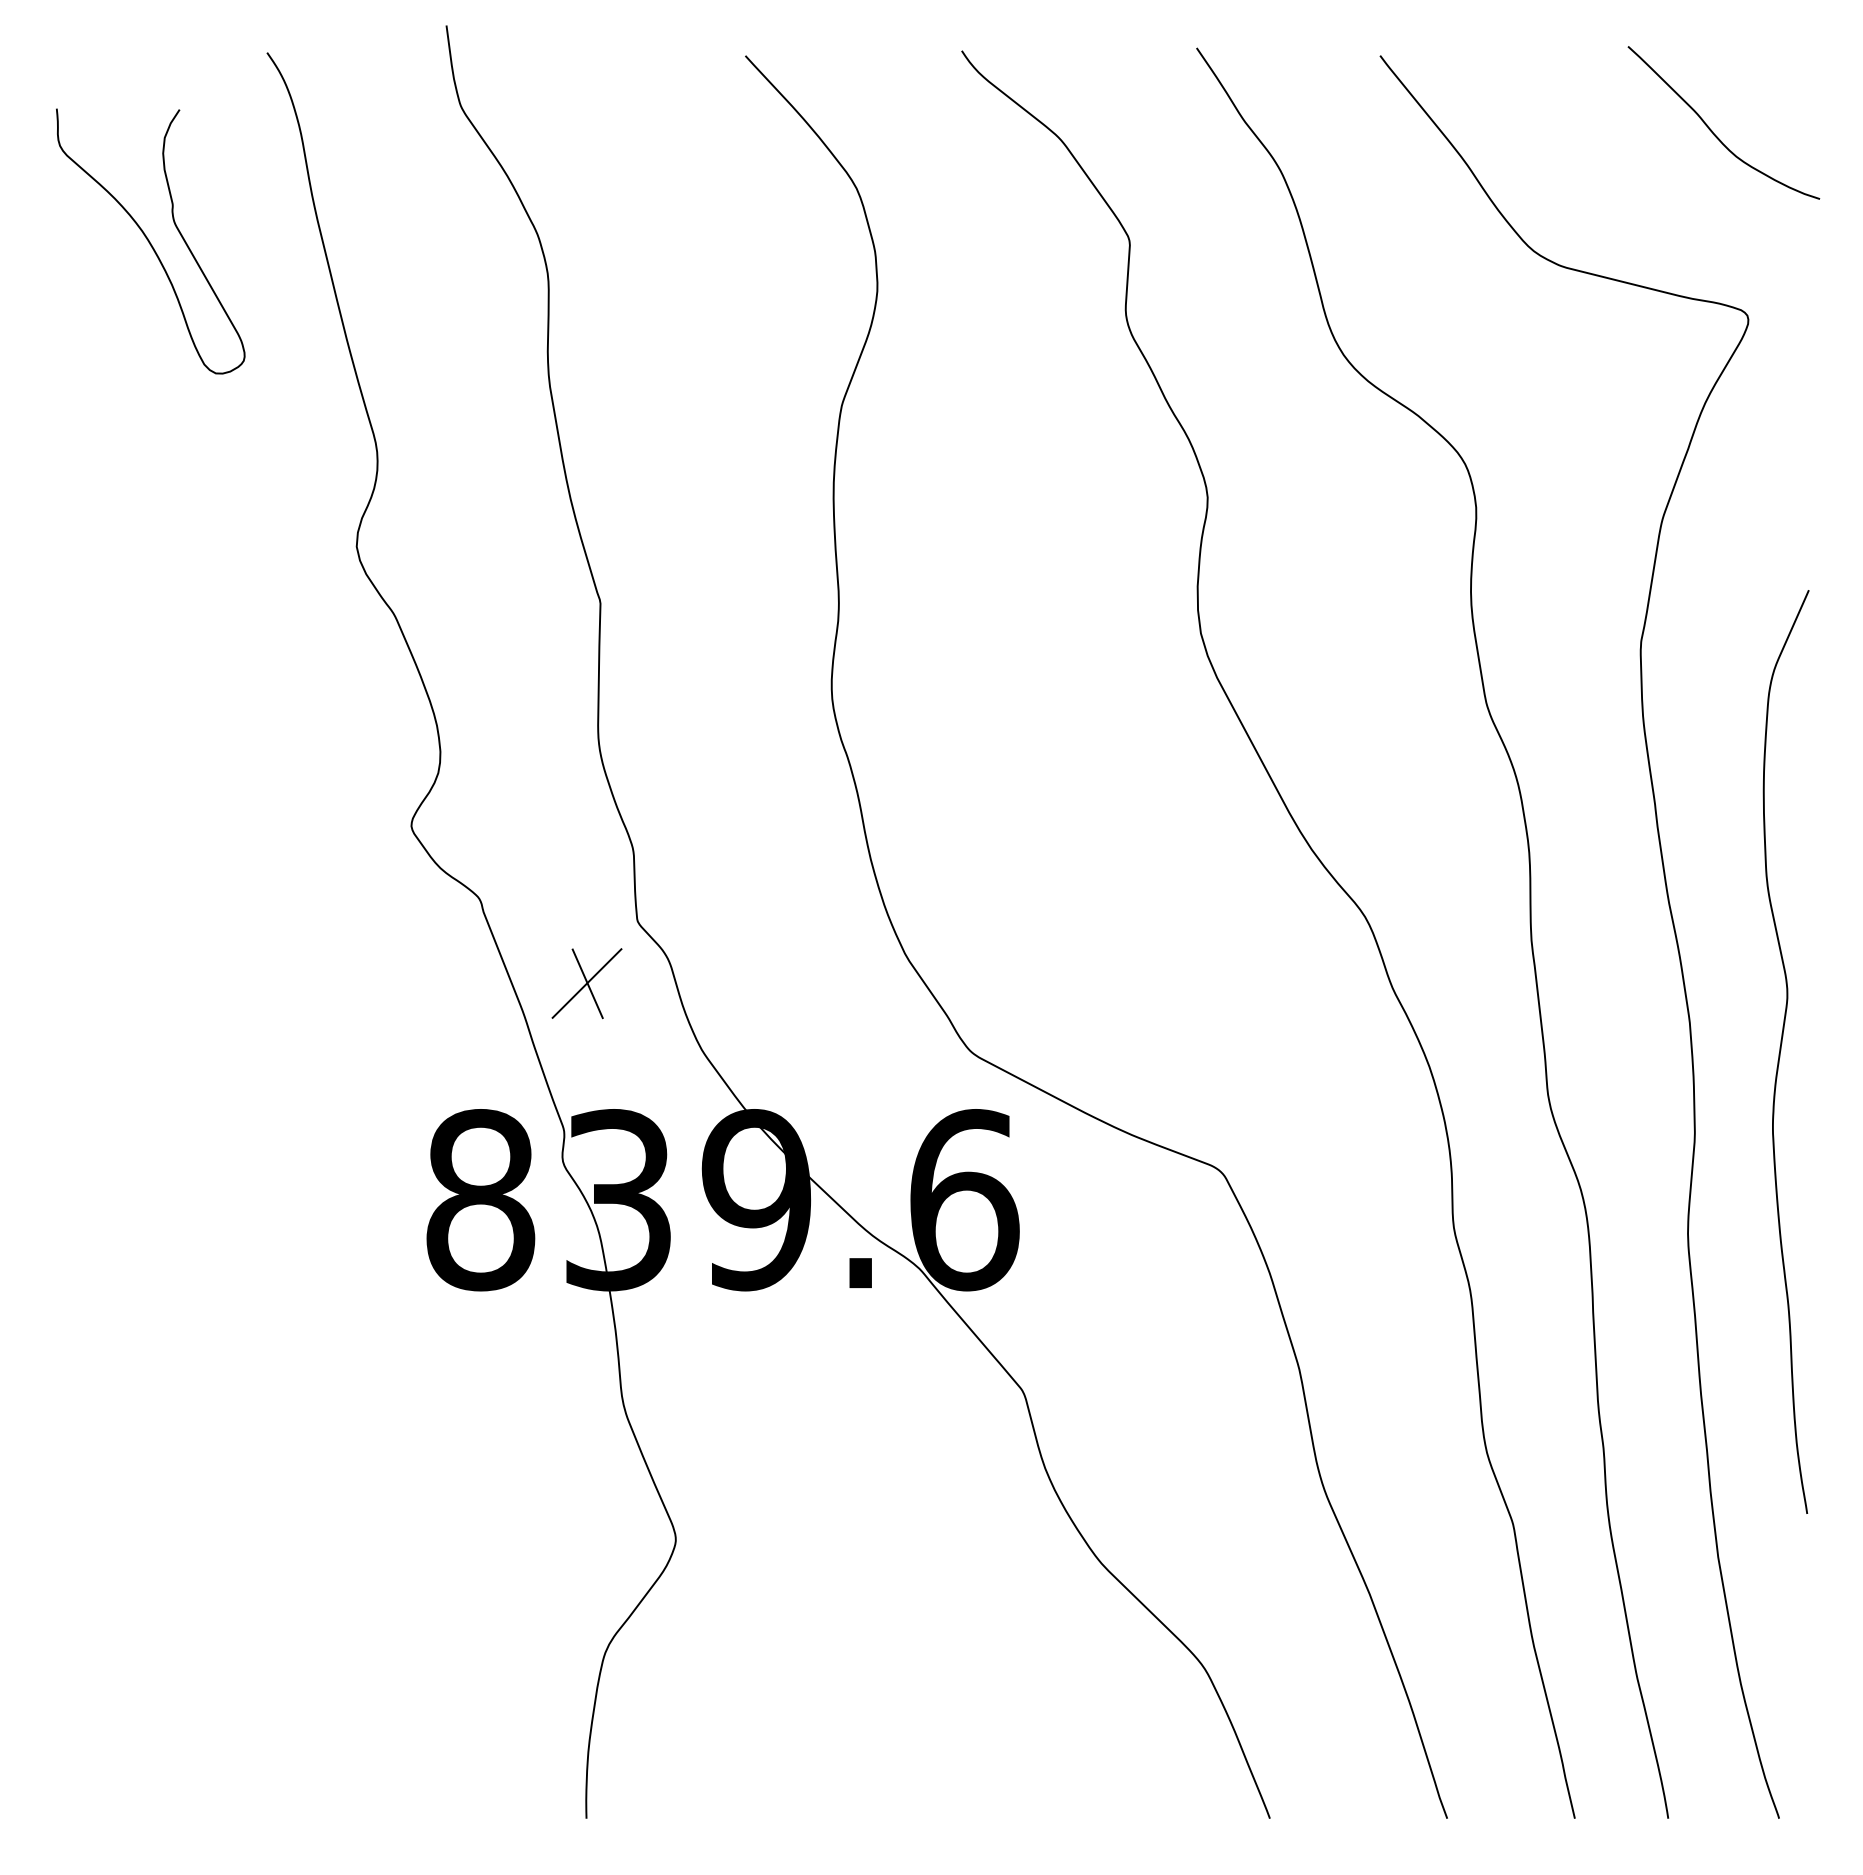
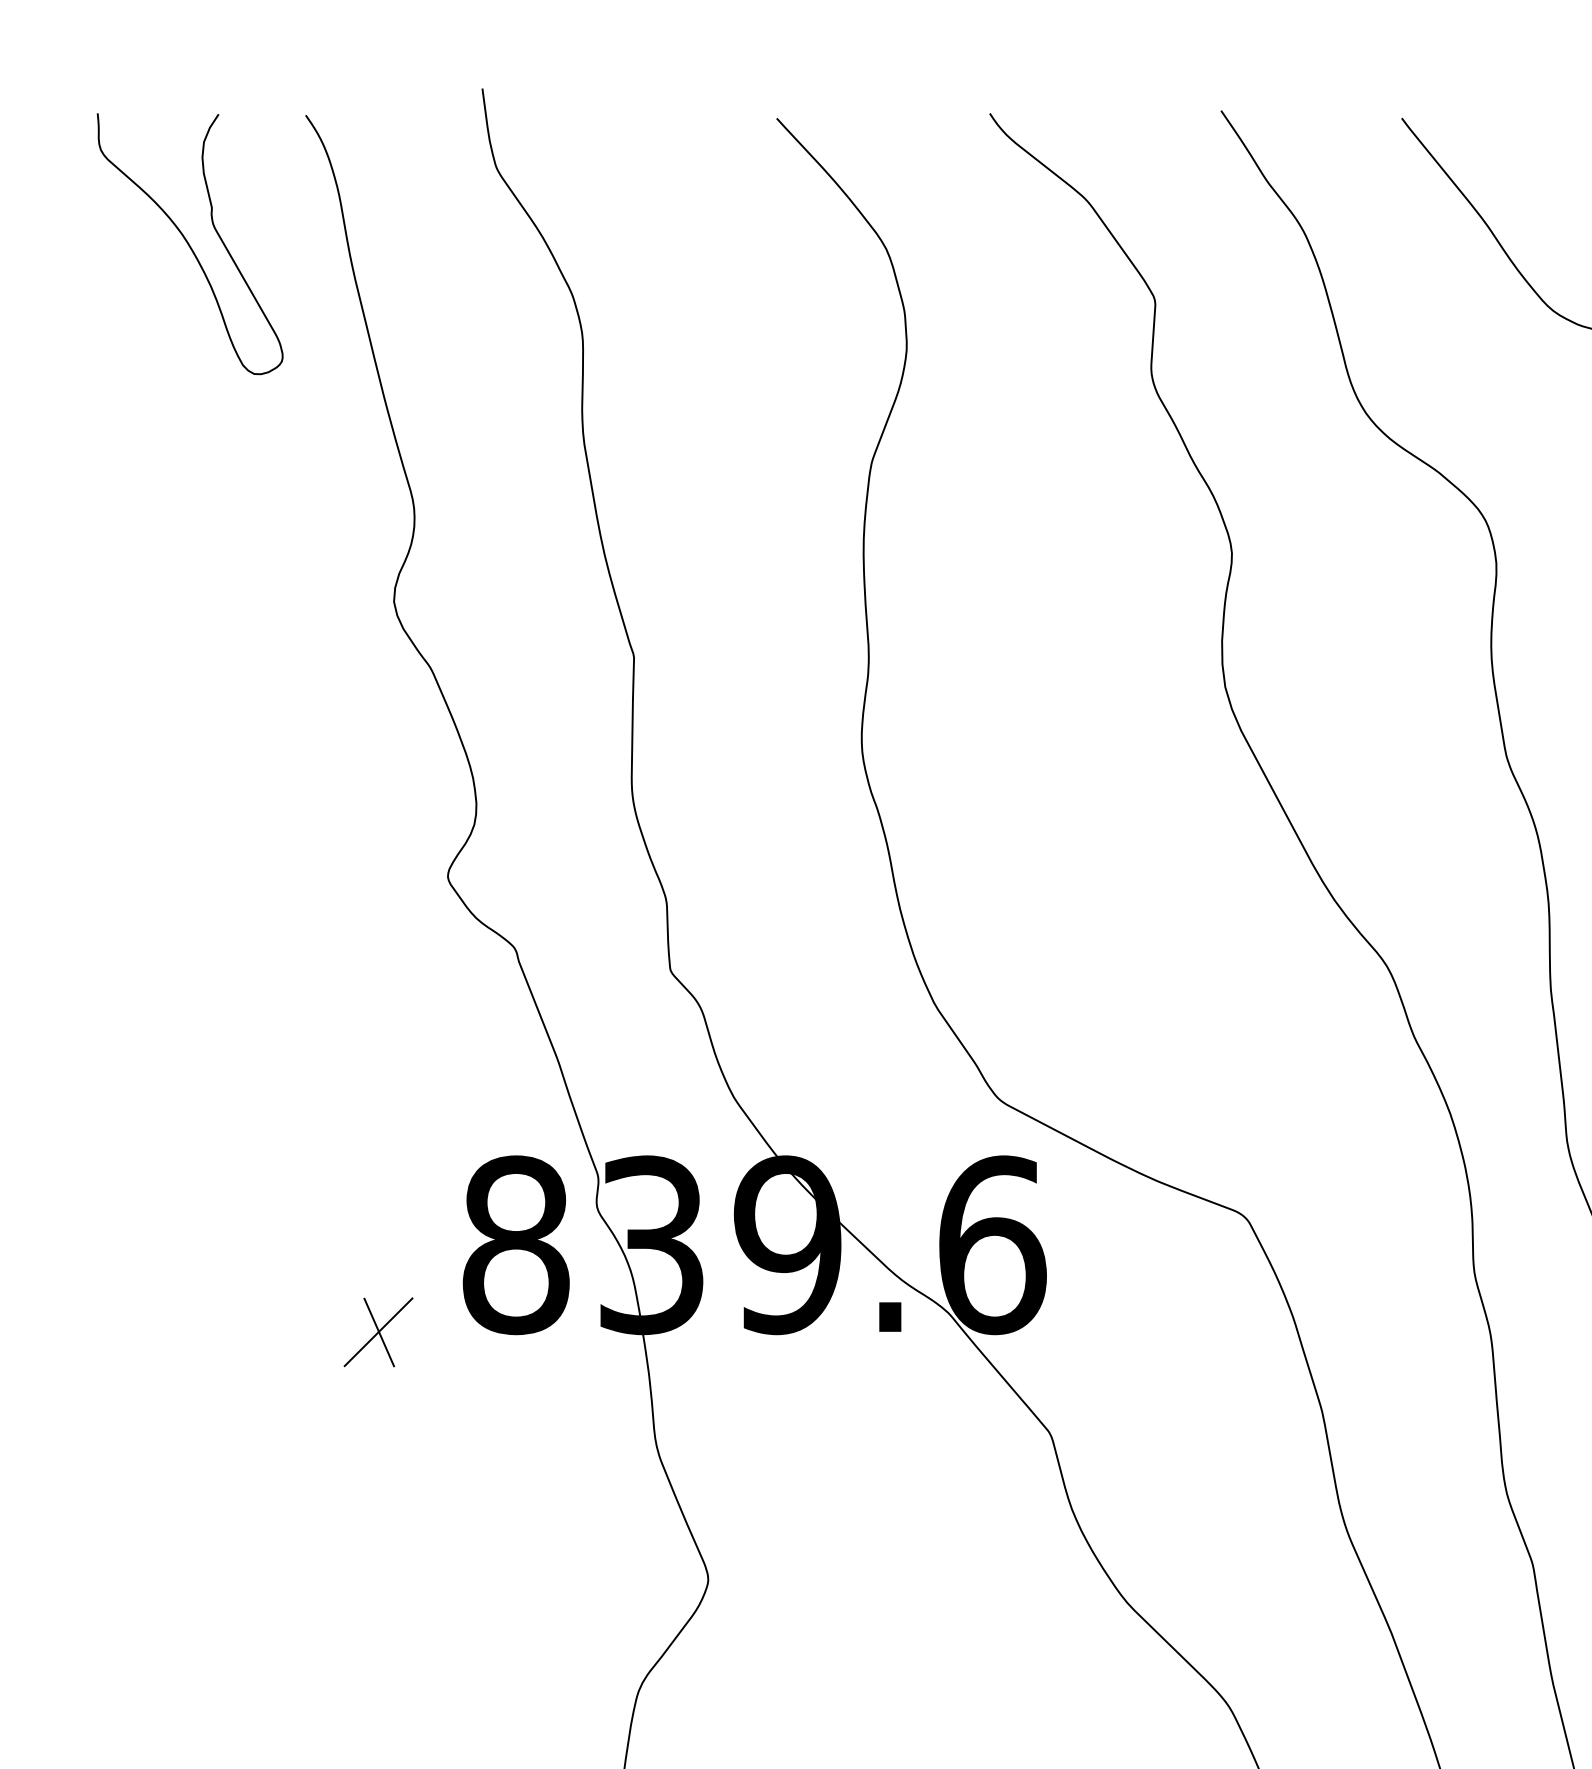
curve: (150, 241) -> (189, 244), moved
part: (586, 983) -> (378, 1332), moved

